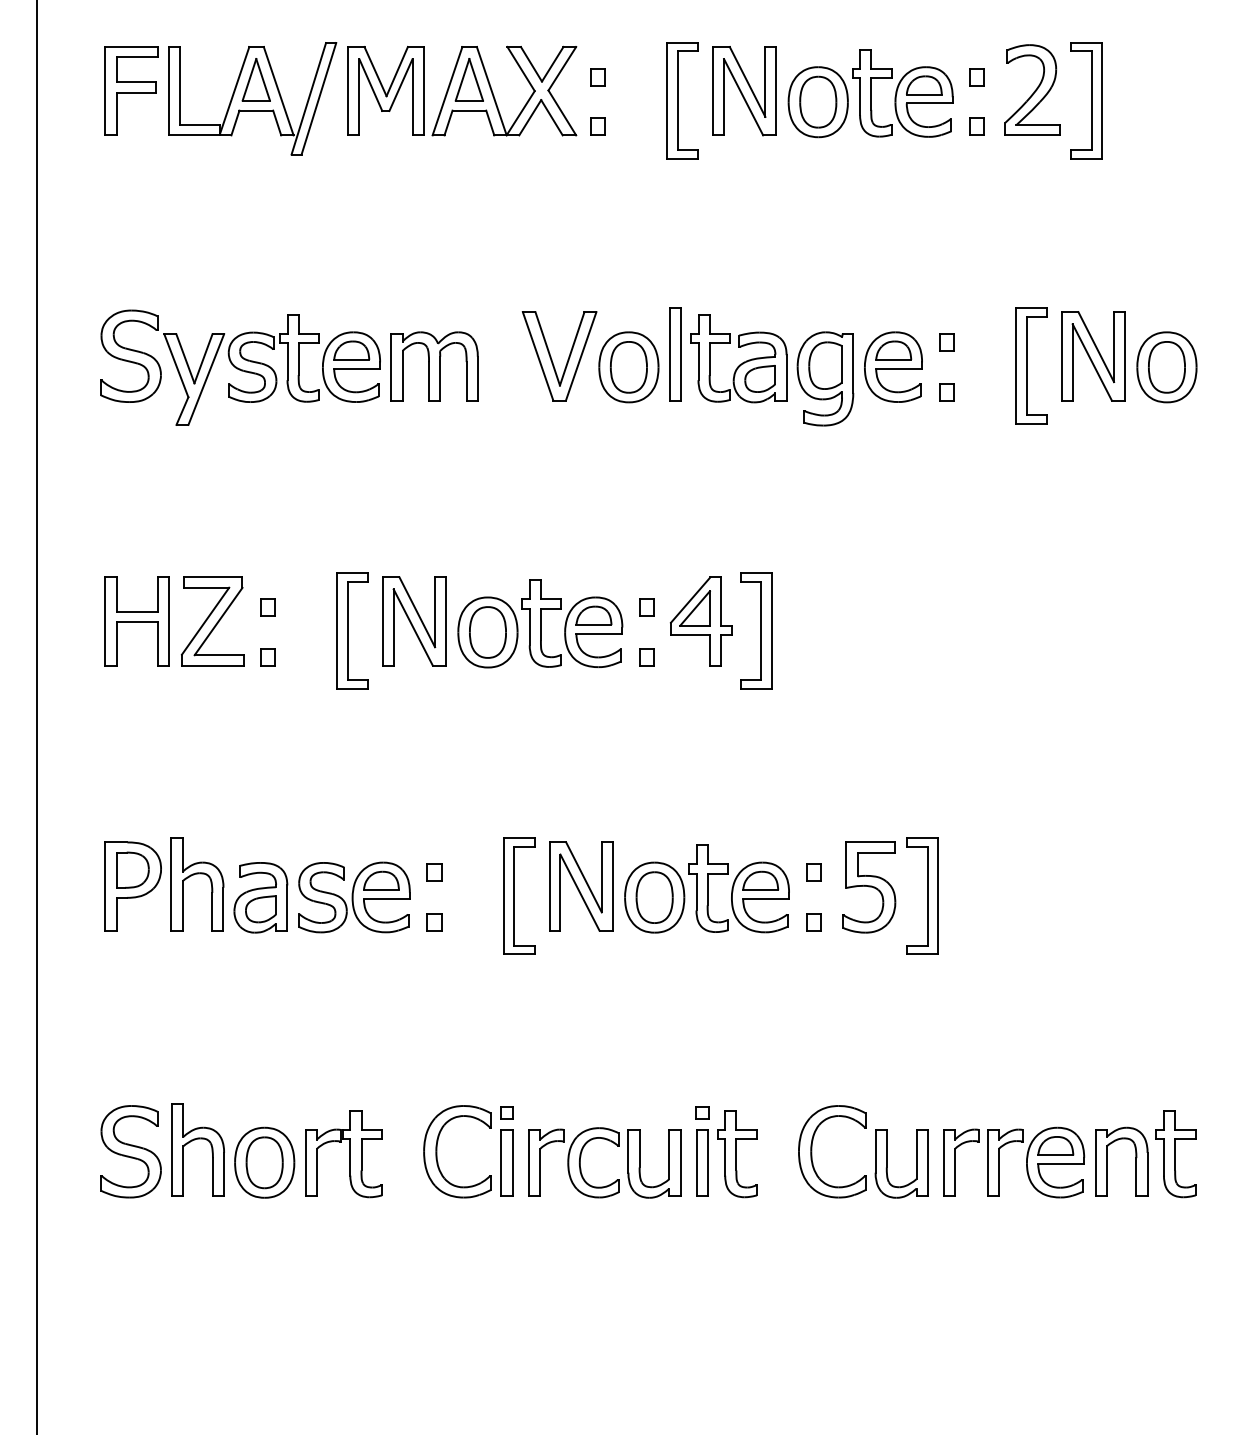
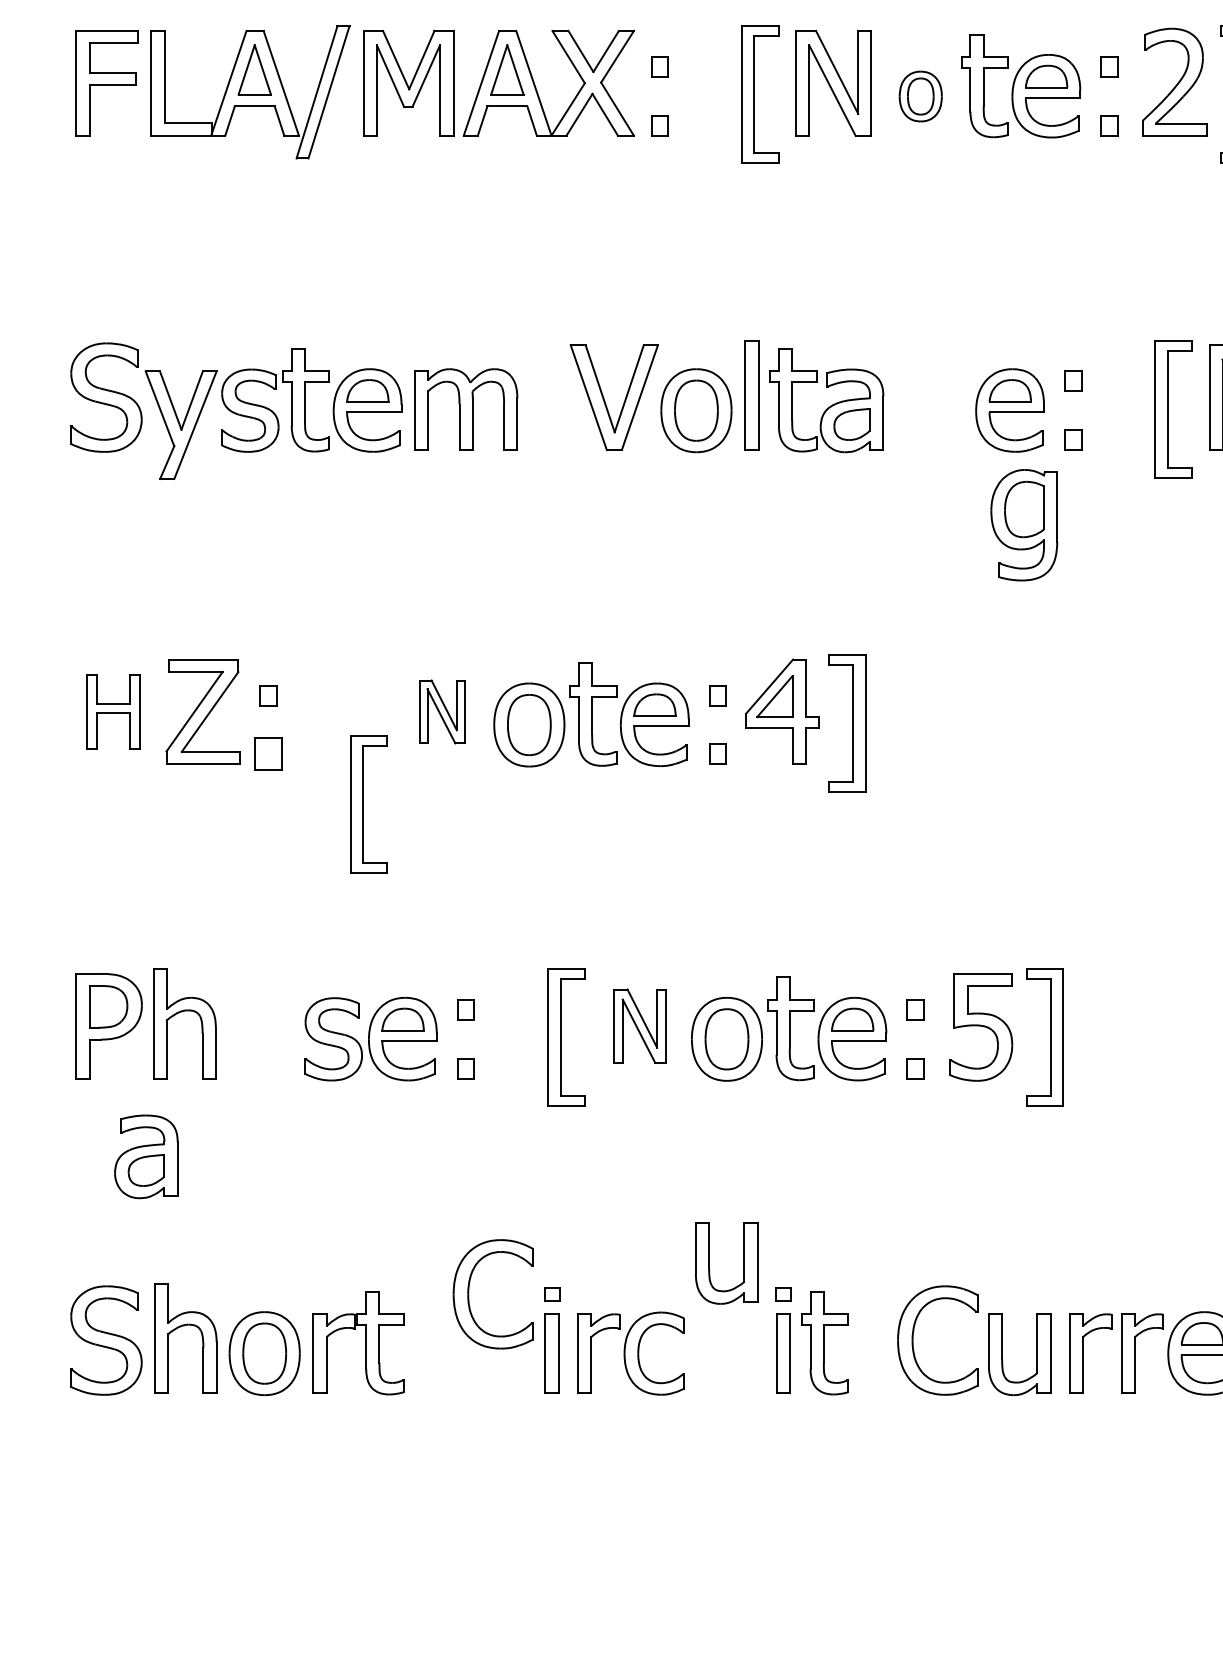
part: (817, 102) -> (920, 96), size x0.6
part: (825, 378) -> (1024, 524), moved
part: (136, 621) -> (112, 711), size x0.7
part: (414, 621) -> (442, 711), size x0.6
part: (352, 630) -> (368, 803), moved
part: (267, 657) -> (268, 754), size x1.6
part: (581, 886) -> (640, 1026), size x0.7
part: (260, 897) -> (145, 1156), moved
part: (437, 1151) -> (469, 1294), moved
part: (640, 1163) -> (710, 1263), moved

